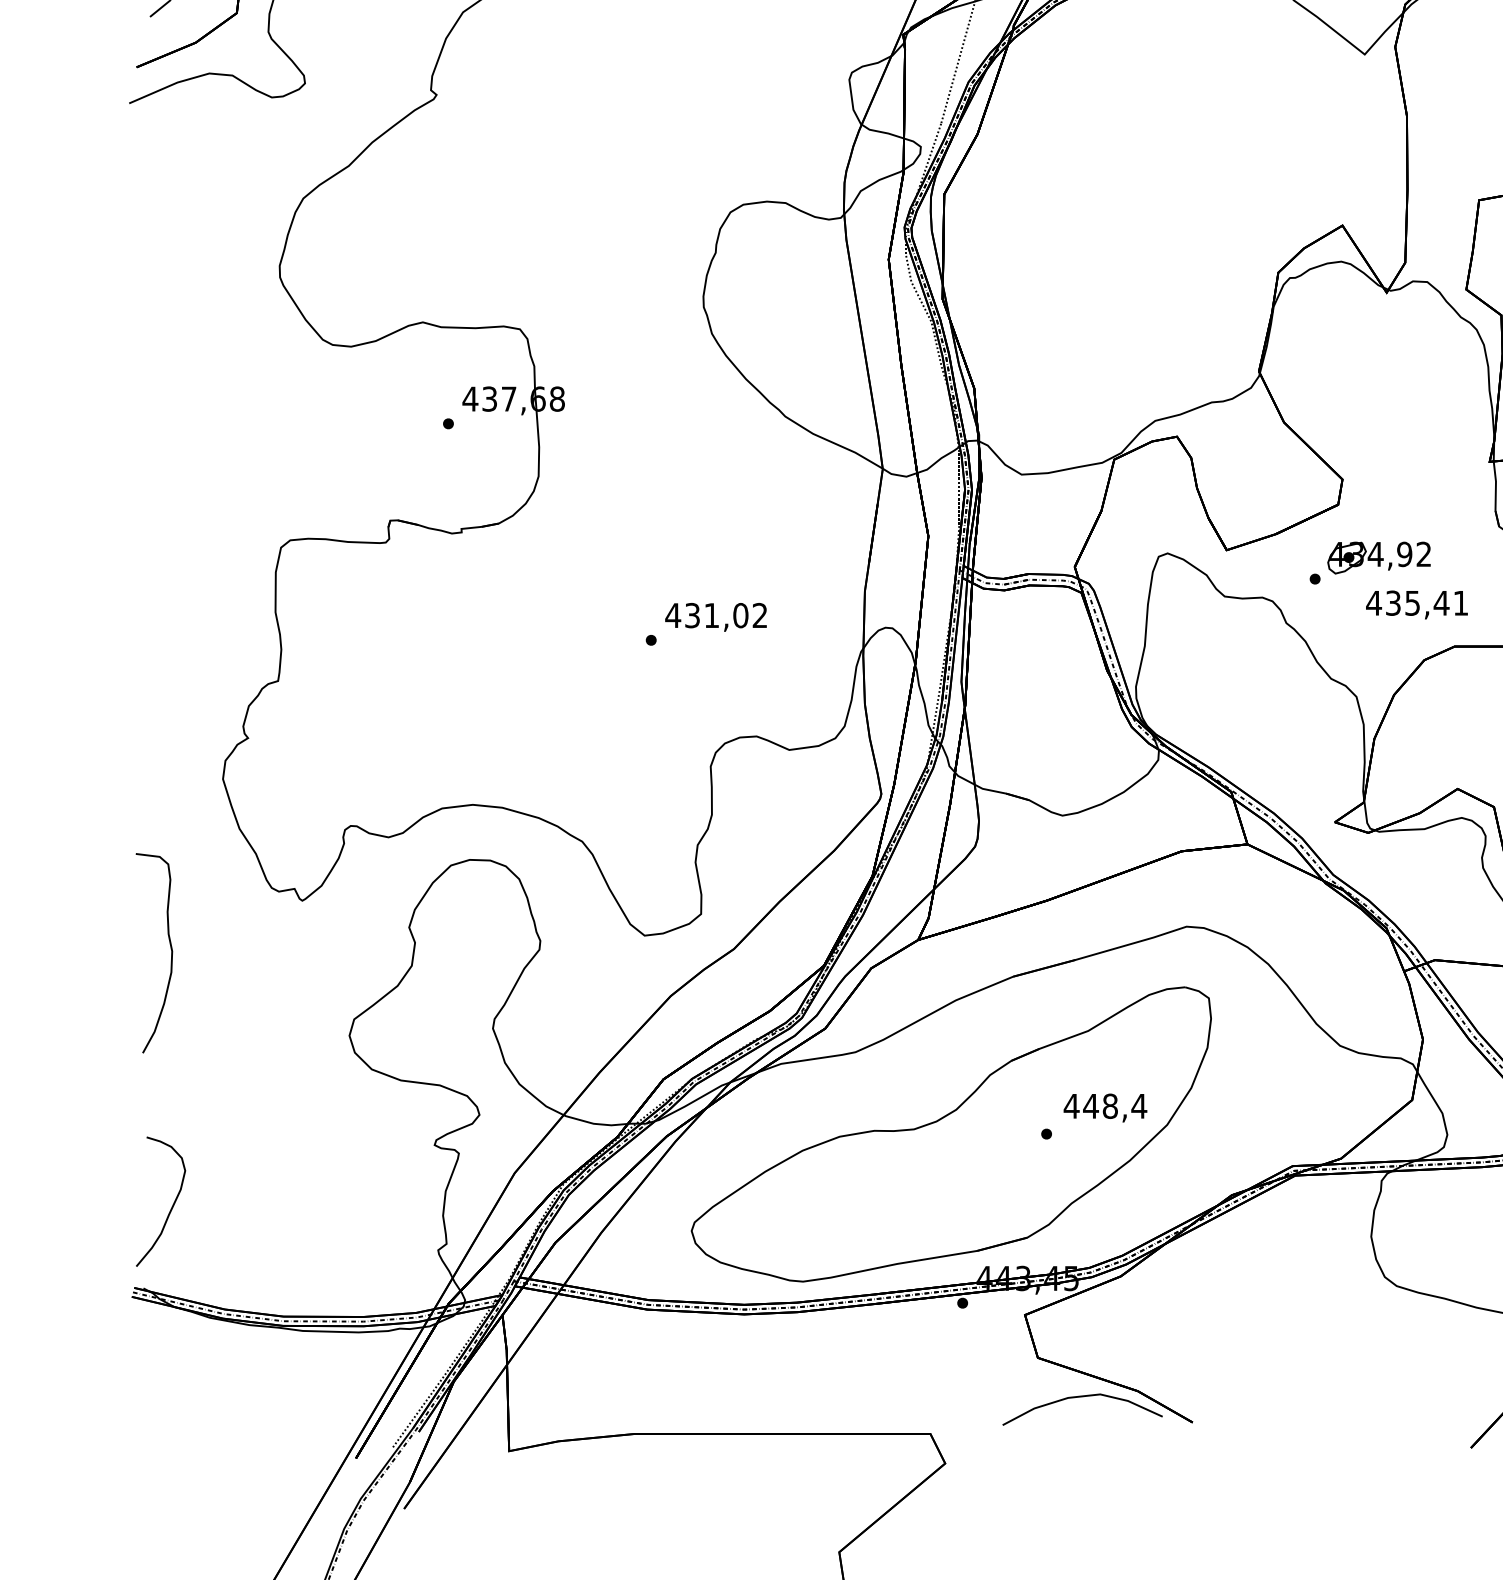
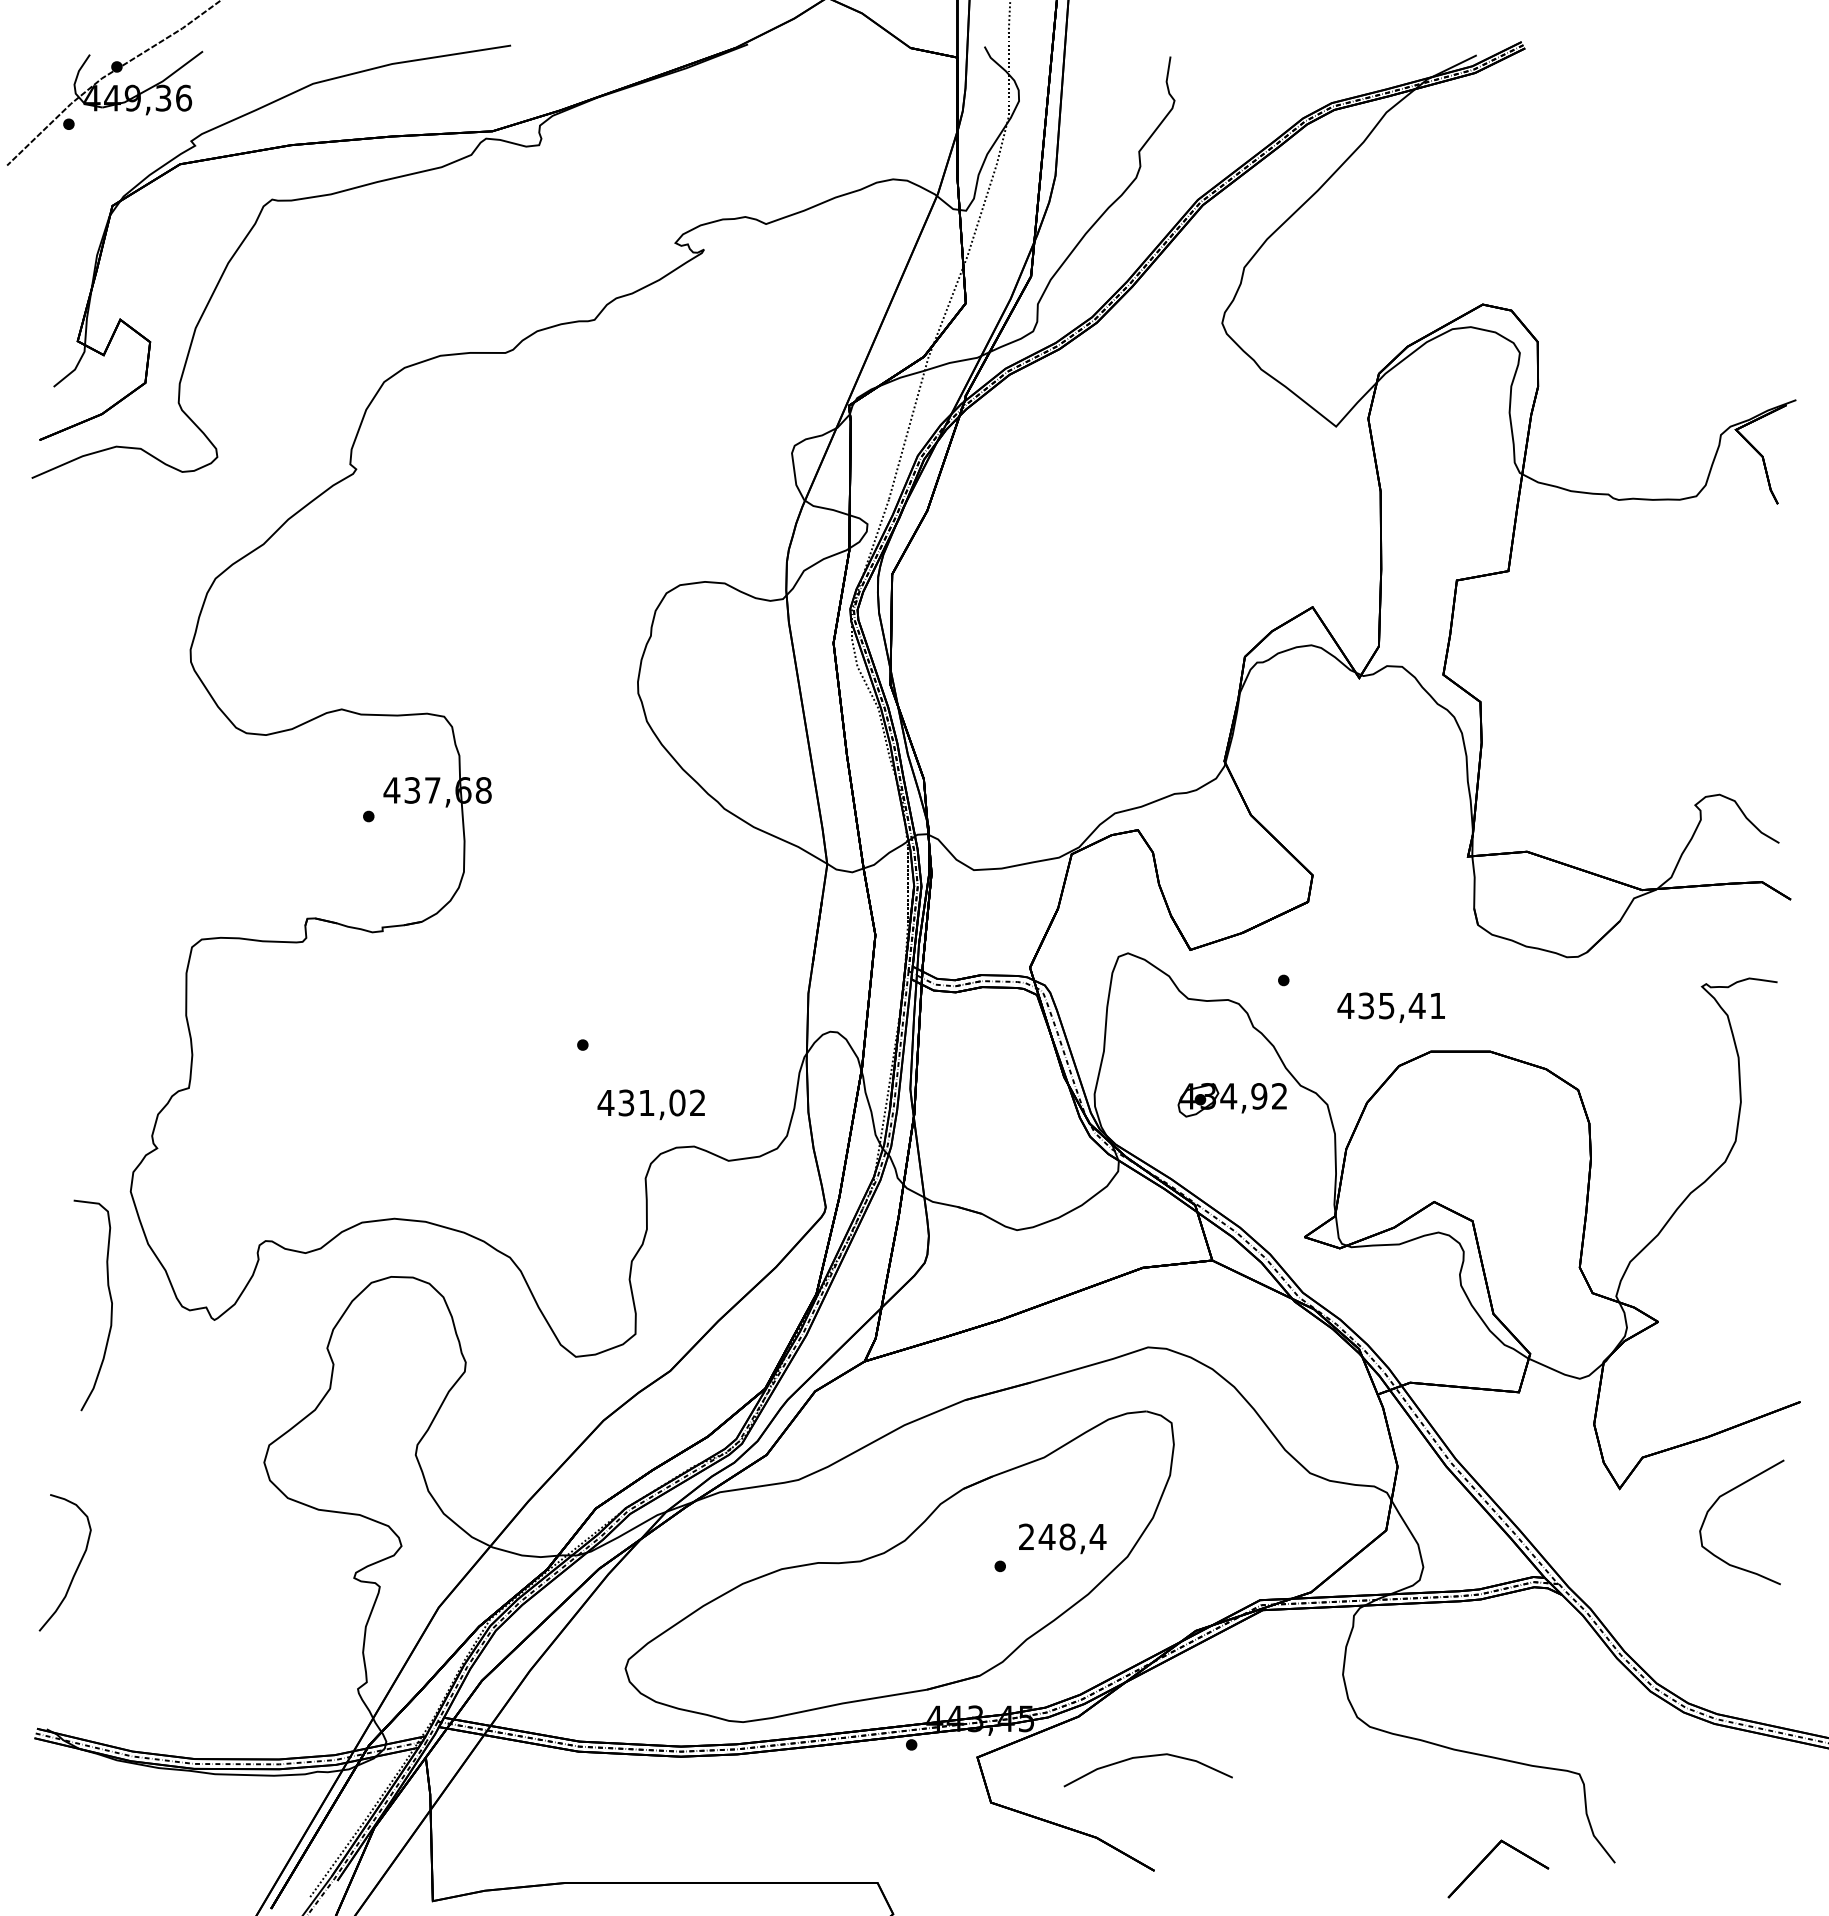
part: (1378, 558) -> (1231, 1100), moved
text: (715, 617) -> (650, 1104), moved
curve: (170, 949) -> (110, 1301), moved
text: (1071, 1105) -> (1026, 1536), 448,4 -> 248,4
curve: (172, 1204) -> (77, 1565), moved
curve: (1081, 1397) -> (1147, 1757), moved

